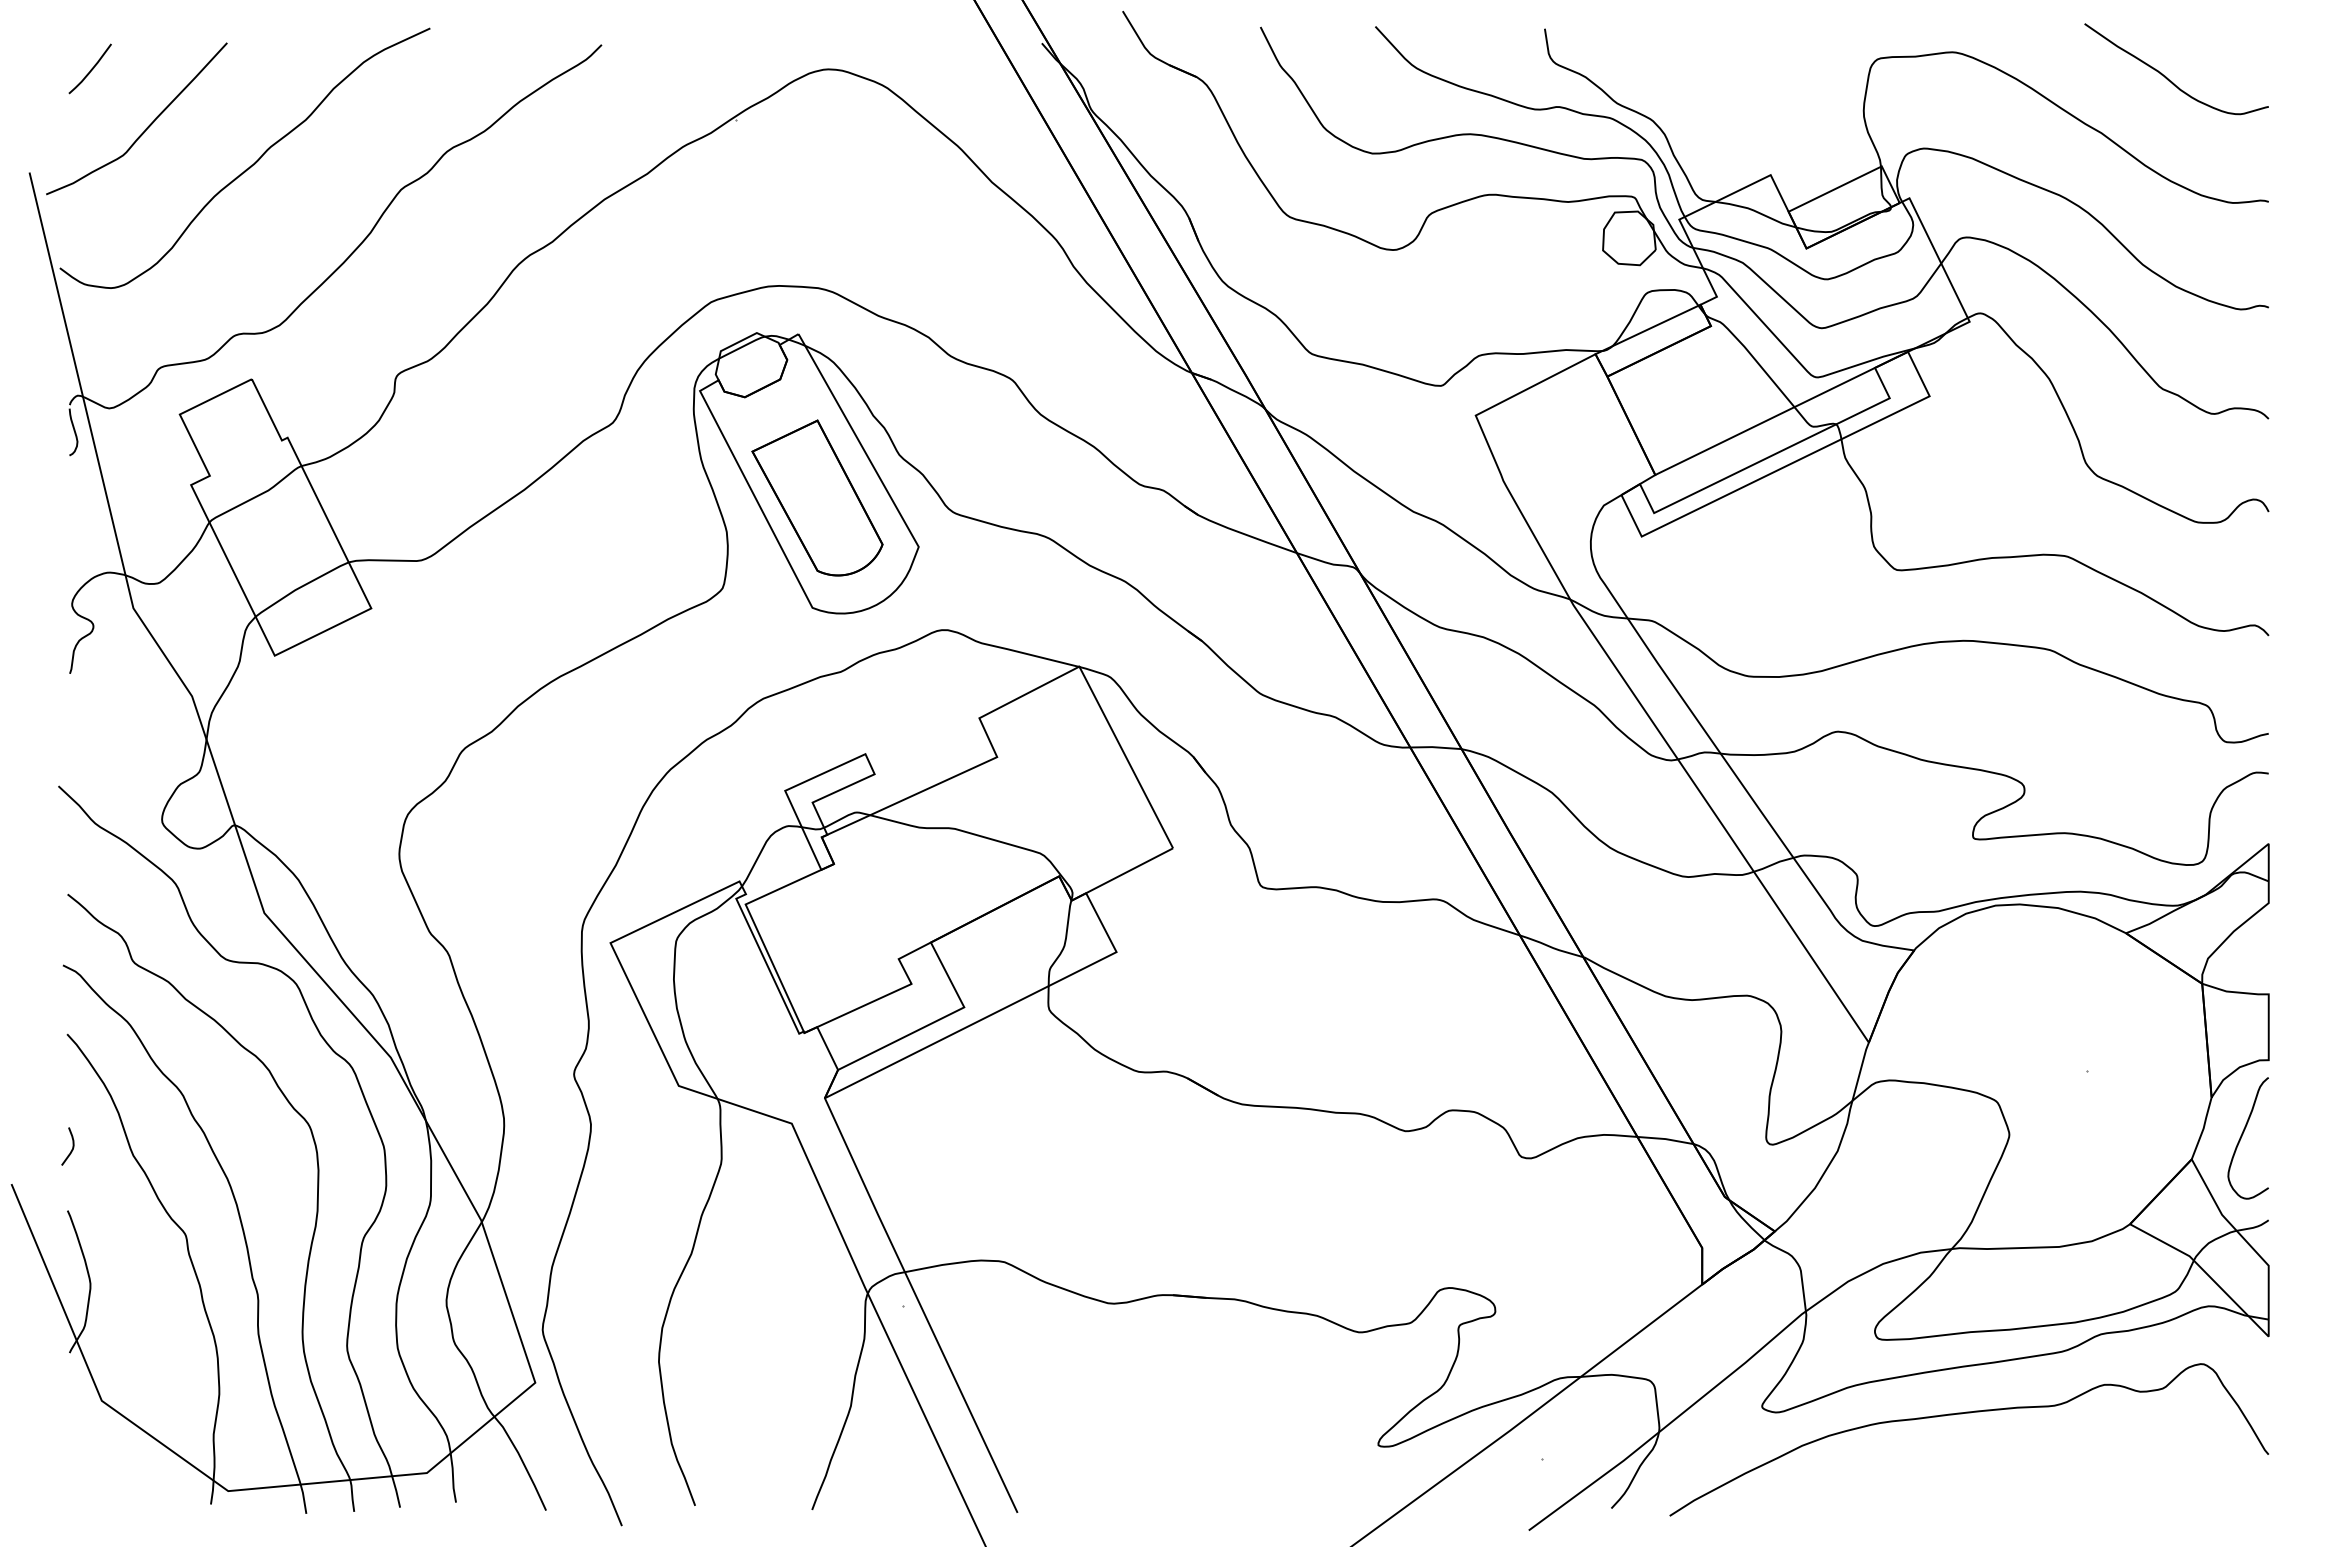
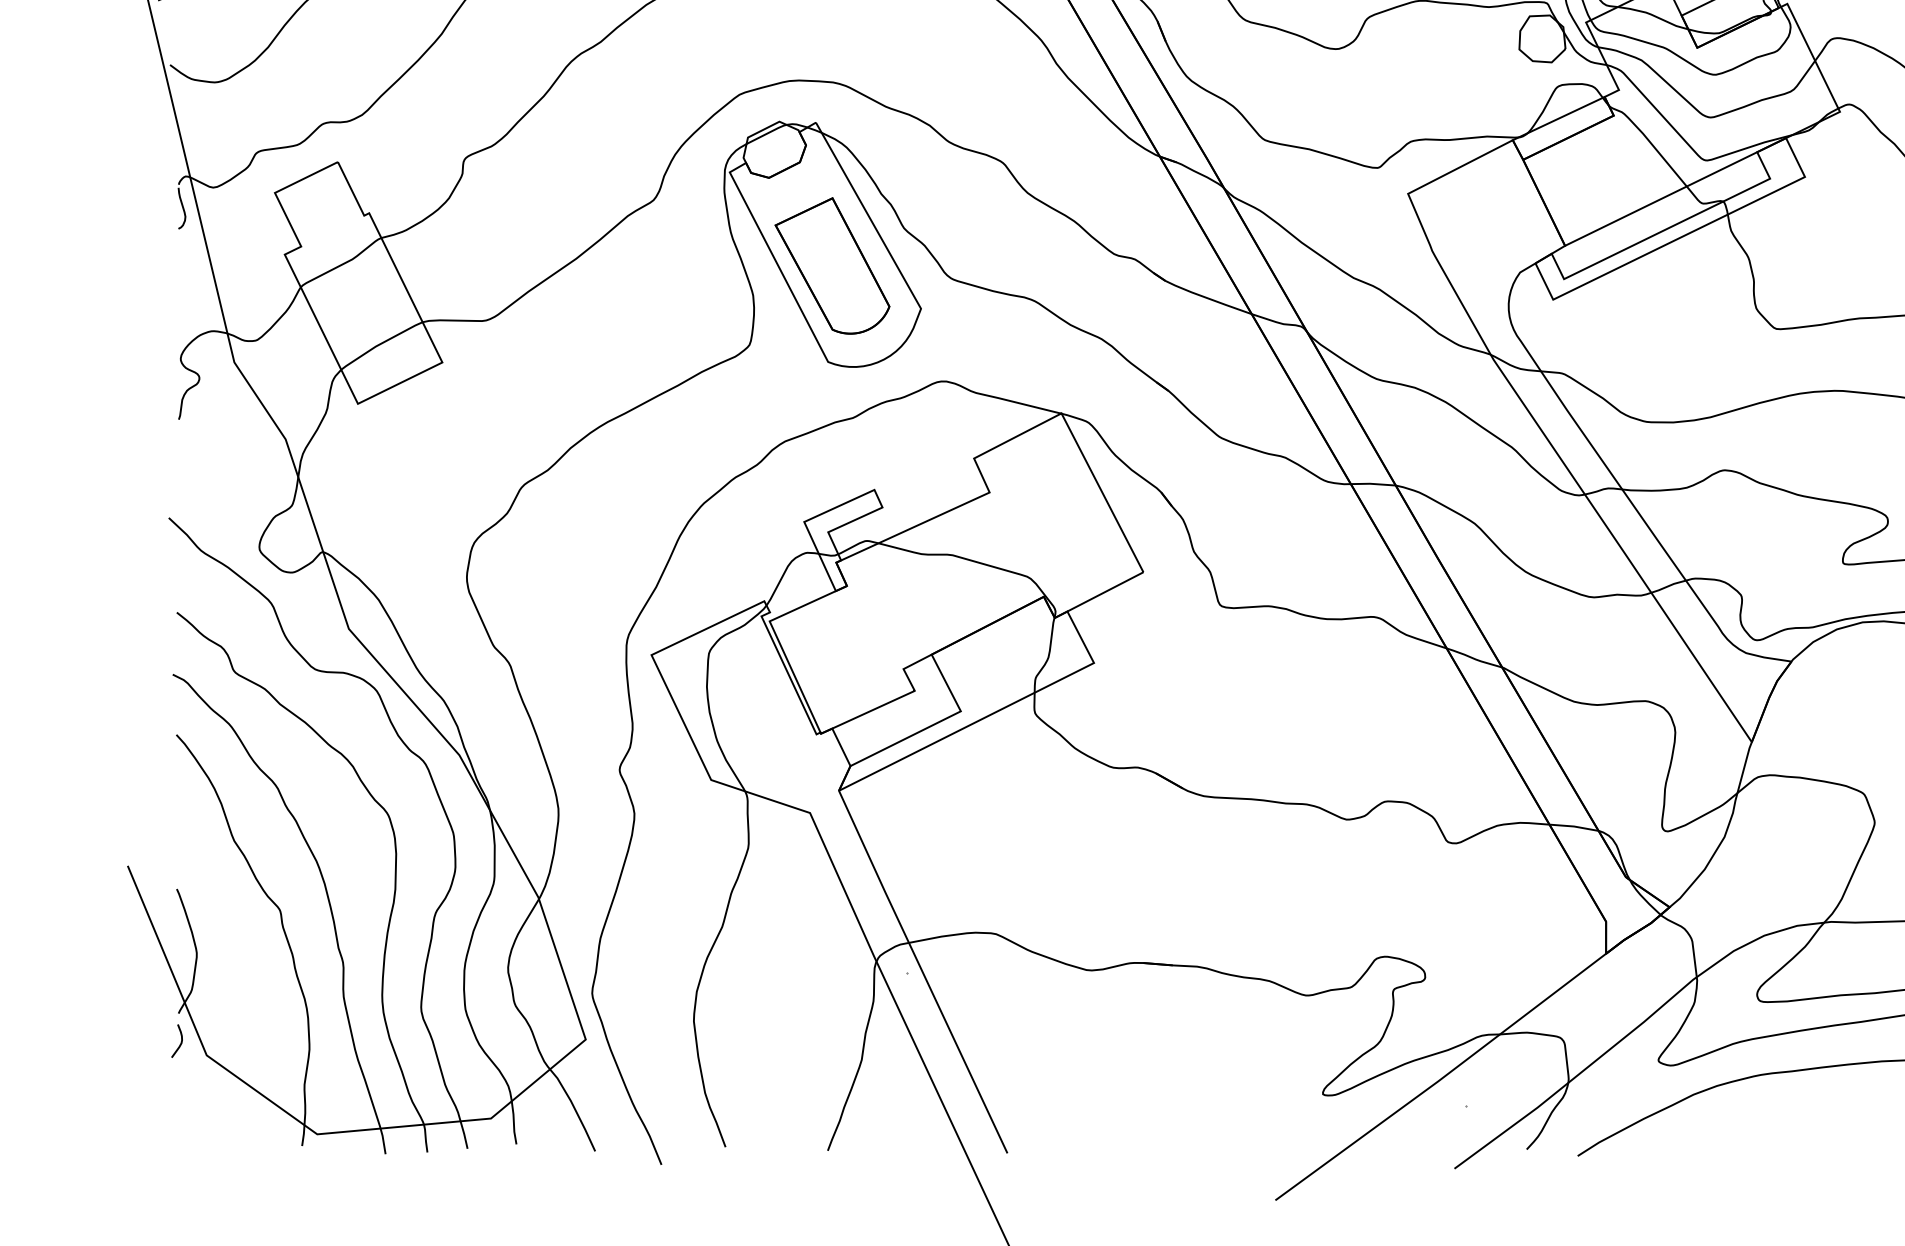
curve: (72, 1146) -> (181, 1041), moved

